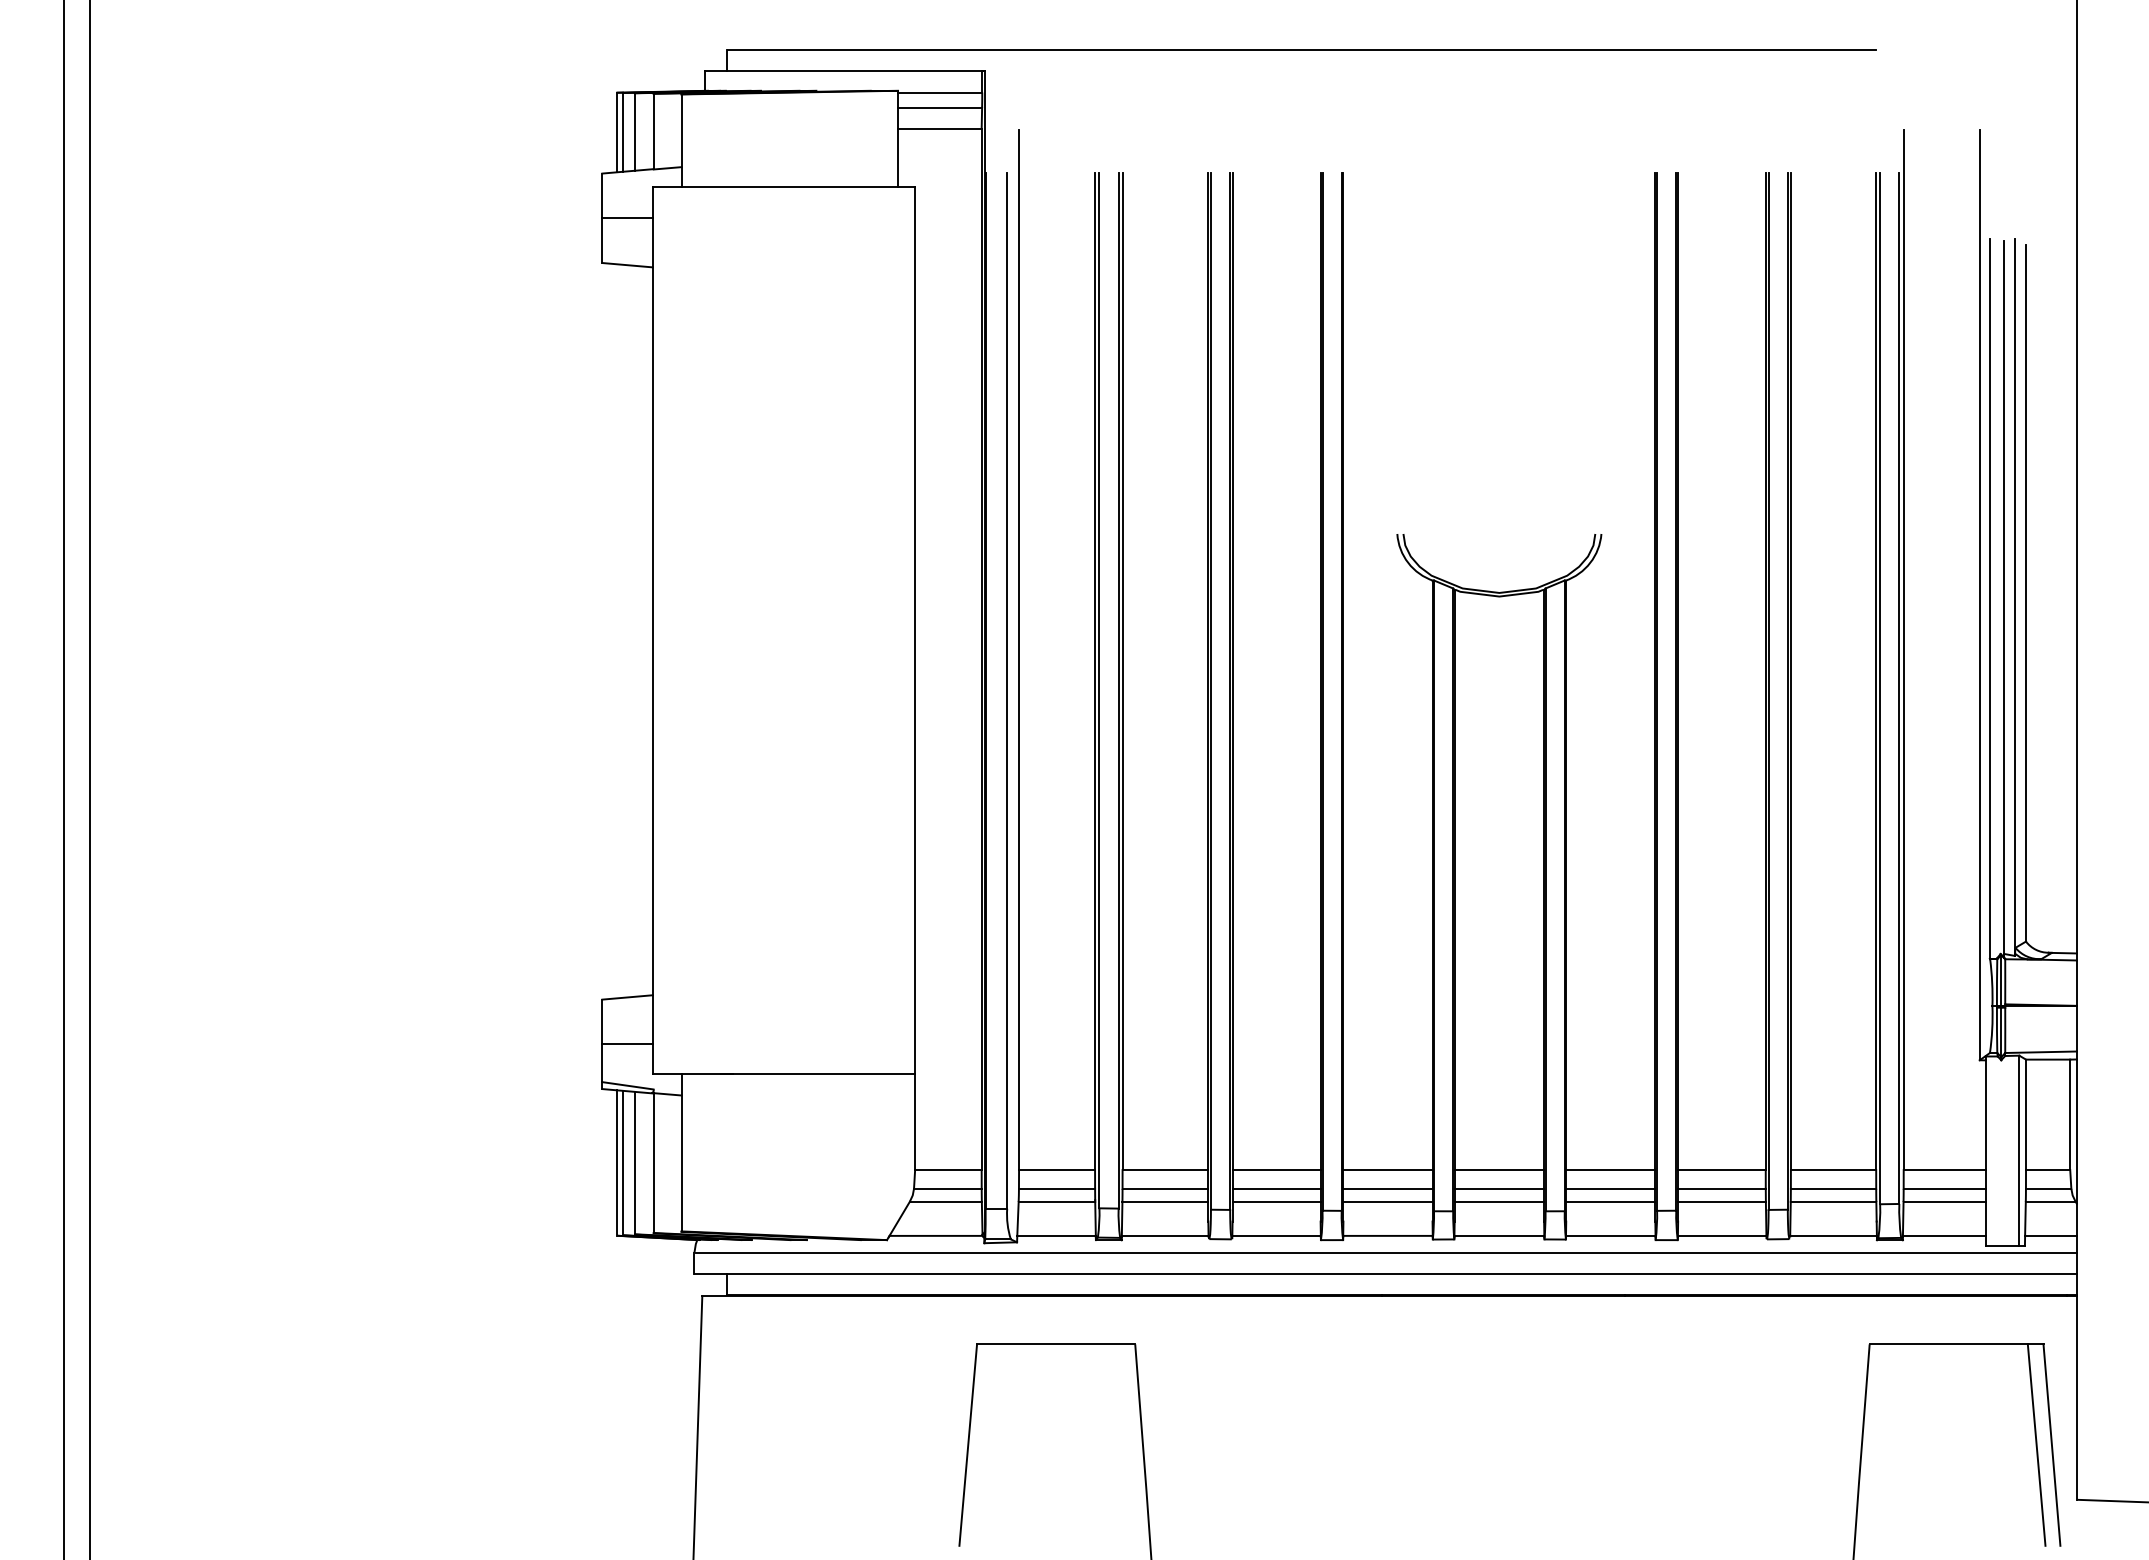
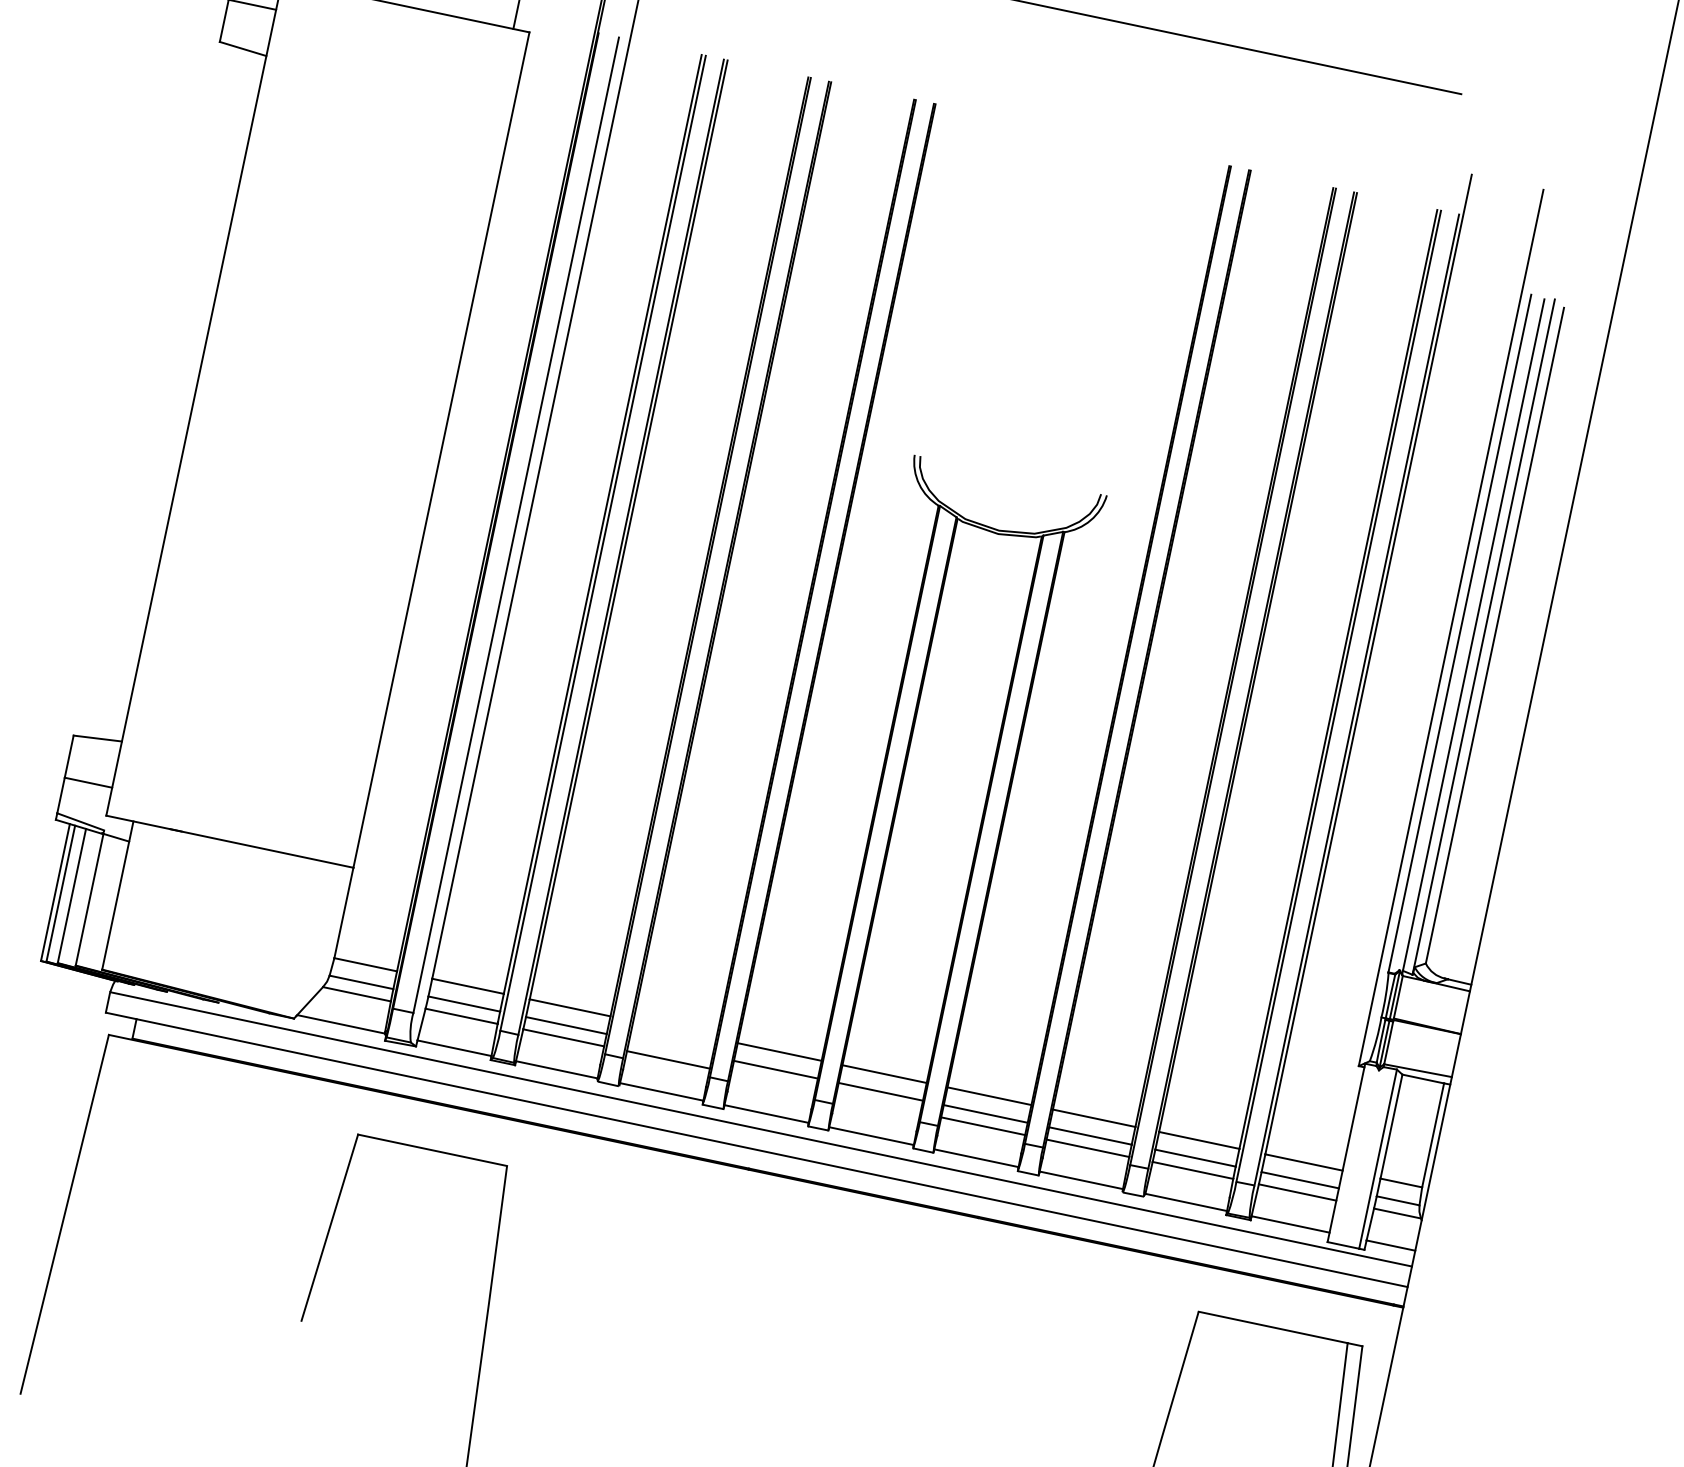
line: (1276, 1170) -> (674, 1030), removed
line: (1276, 1188) -> (671, 1047), removed
line: (1387, 1201) -> (772, 1081), removed
line: (1499, 1201) -> (878, 1103), removed

